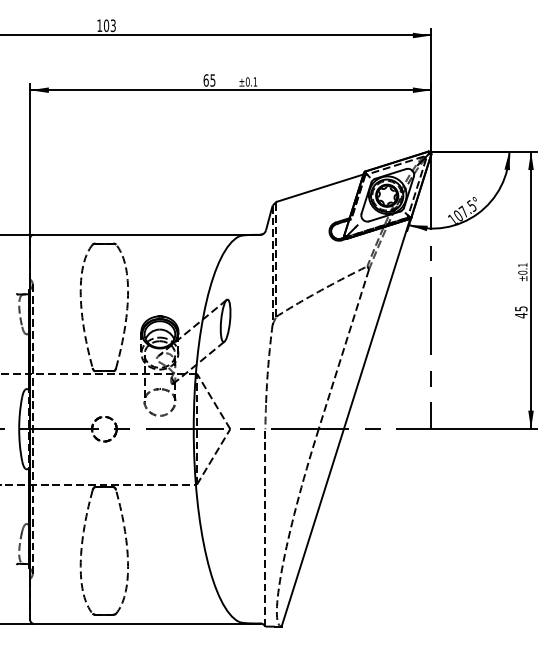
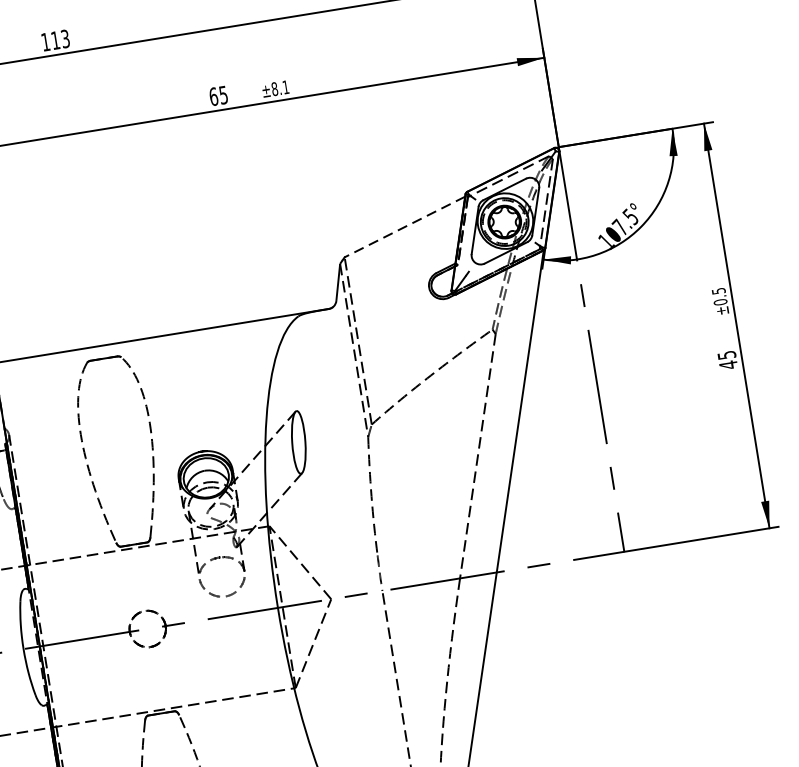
text: (106, 25) -> (55, 40), 103 -> 113
text: (247, 81) -> (274, 88), ±0.1 -> ±8.1
line: (320, 188) -> (405, 227), solid -> dashed
text: (522, 264) -> (718, 290), ±0.1 -> ±0.5

